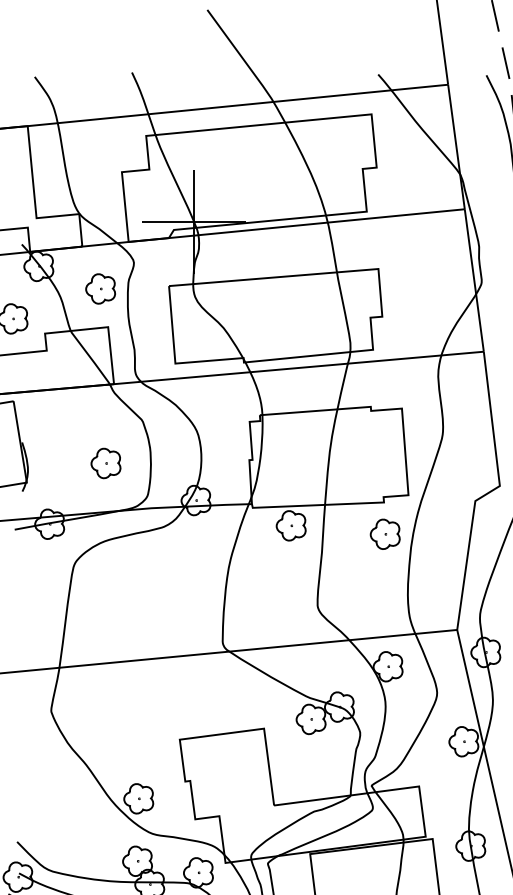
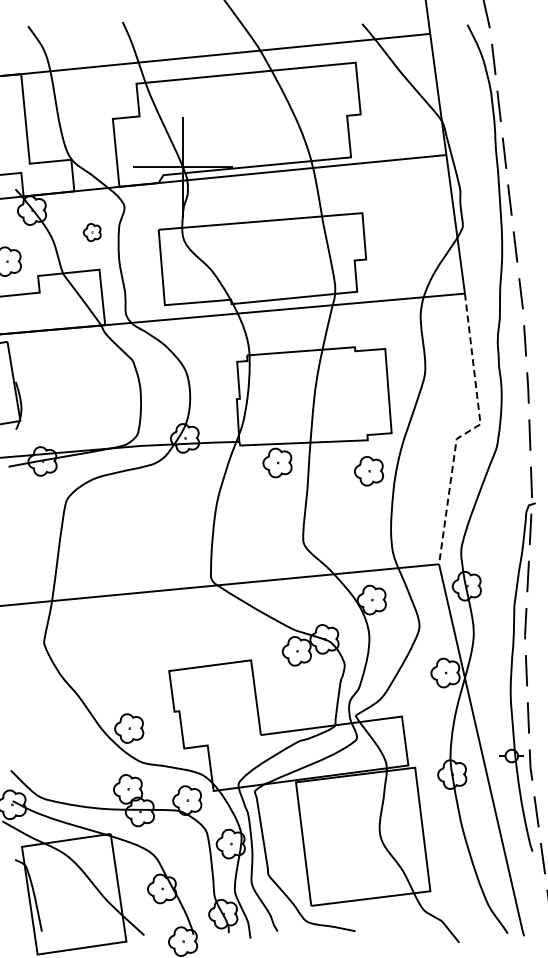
part: (100, 288) -> (92, 232), size x0.6
part: (106, 463) -> (97, 402), removed
line: (489, 492) -> (470, 430), solid -> dashed

